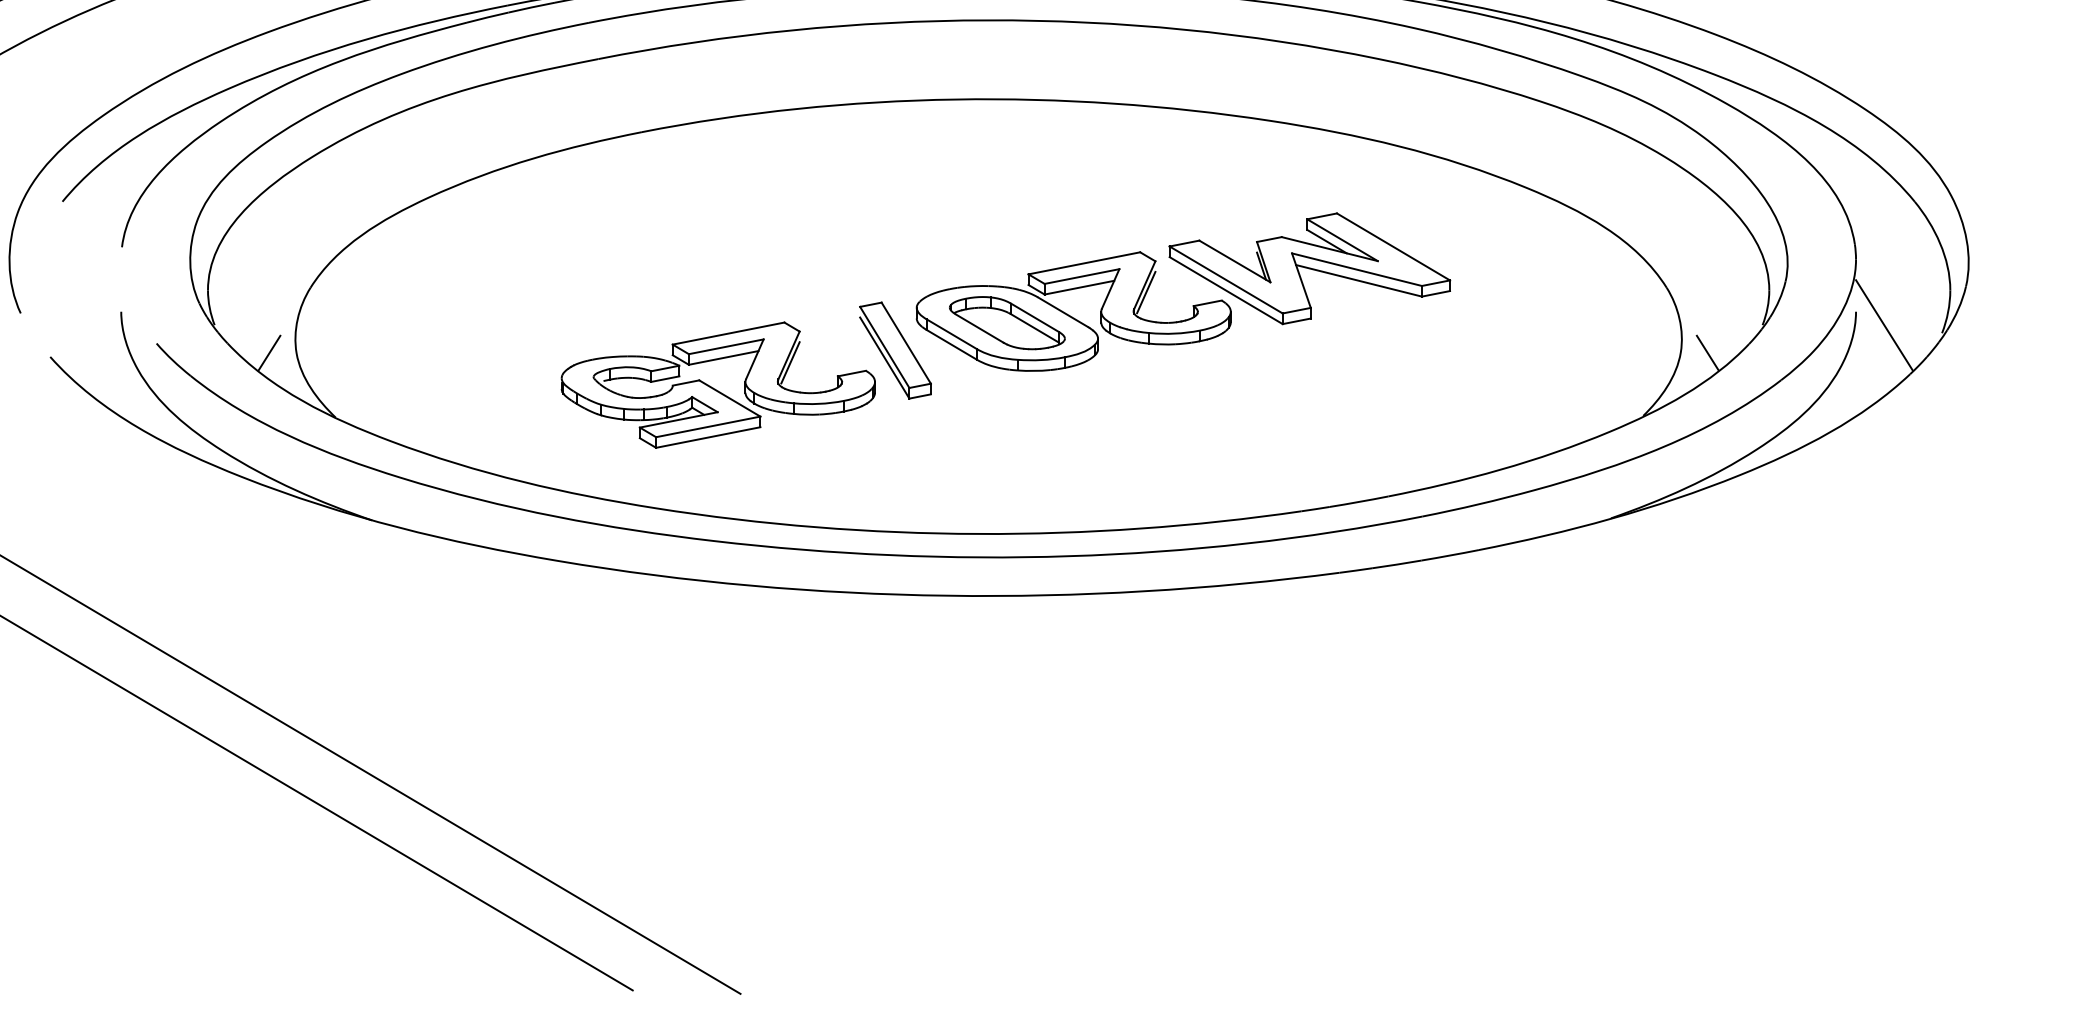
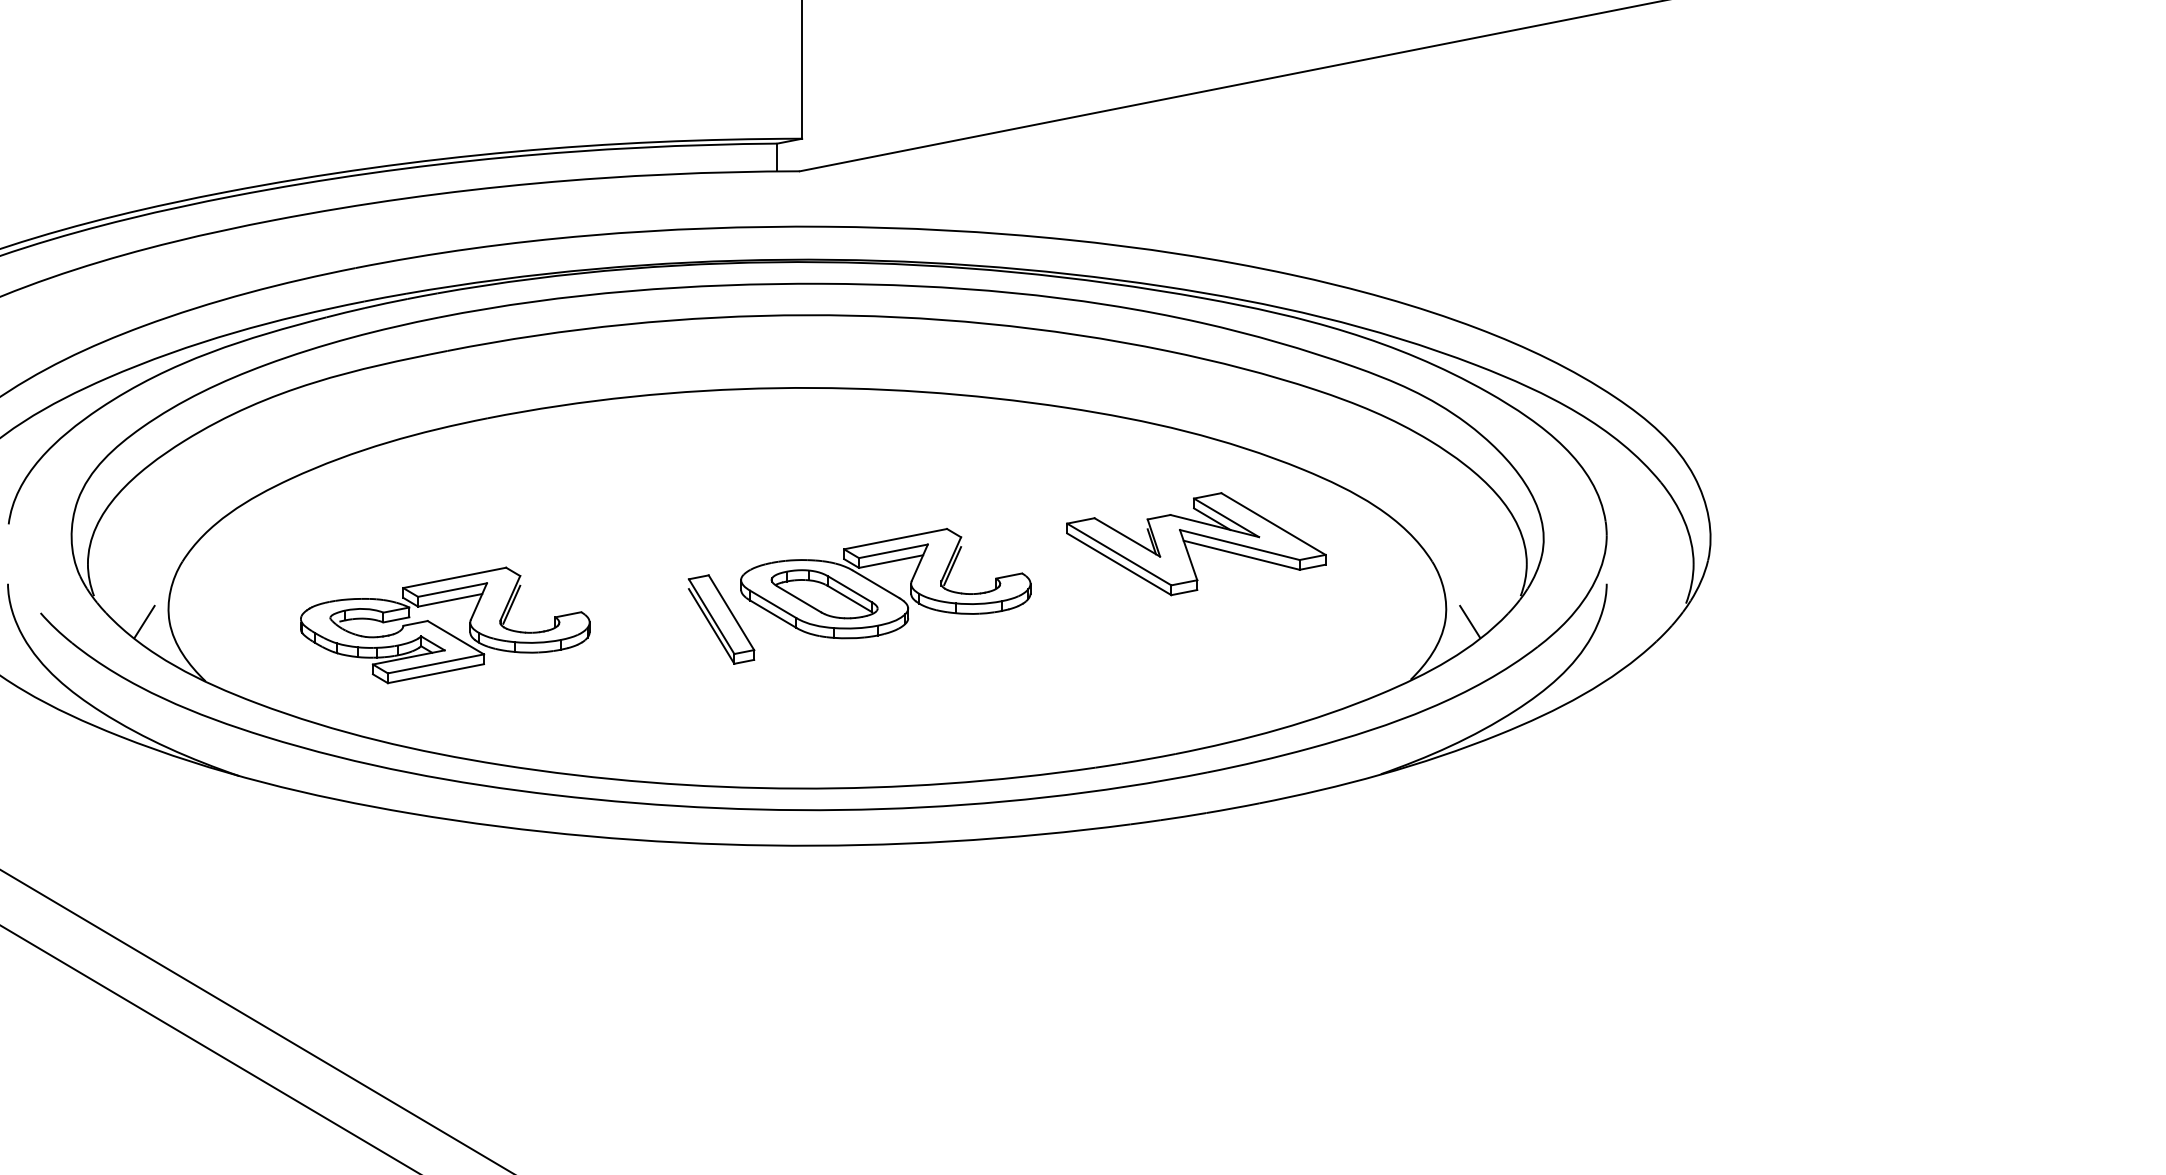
part: (1309, 269) -> (1196, 544), moved
line: (1883, 325) -> (1632, 596), removed
part: (718, 385) -> (445, 625), moved

